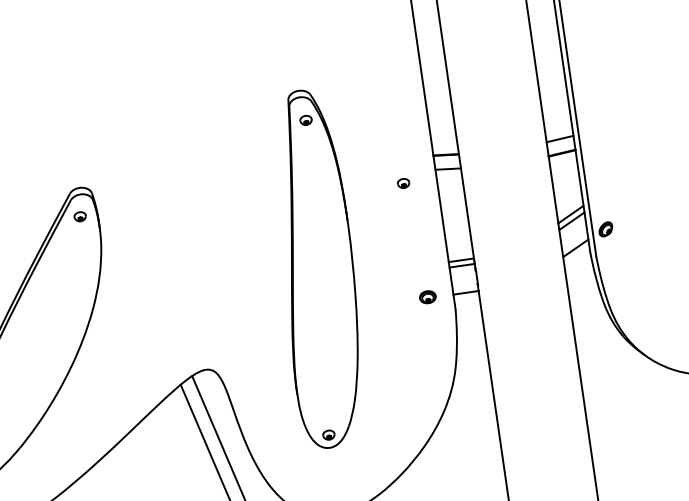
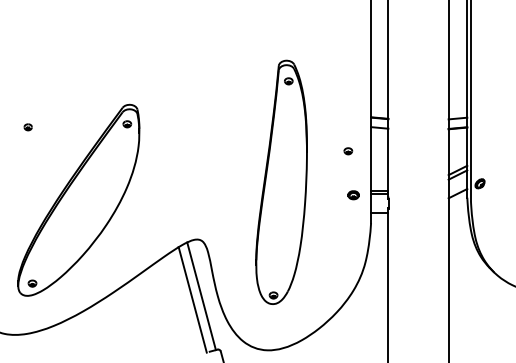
part: (403, 183) -> (348, 151), moved
part: (427, 297) -> (353, 195), moved

